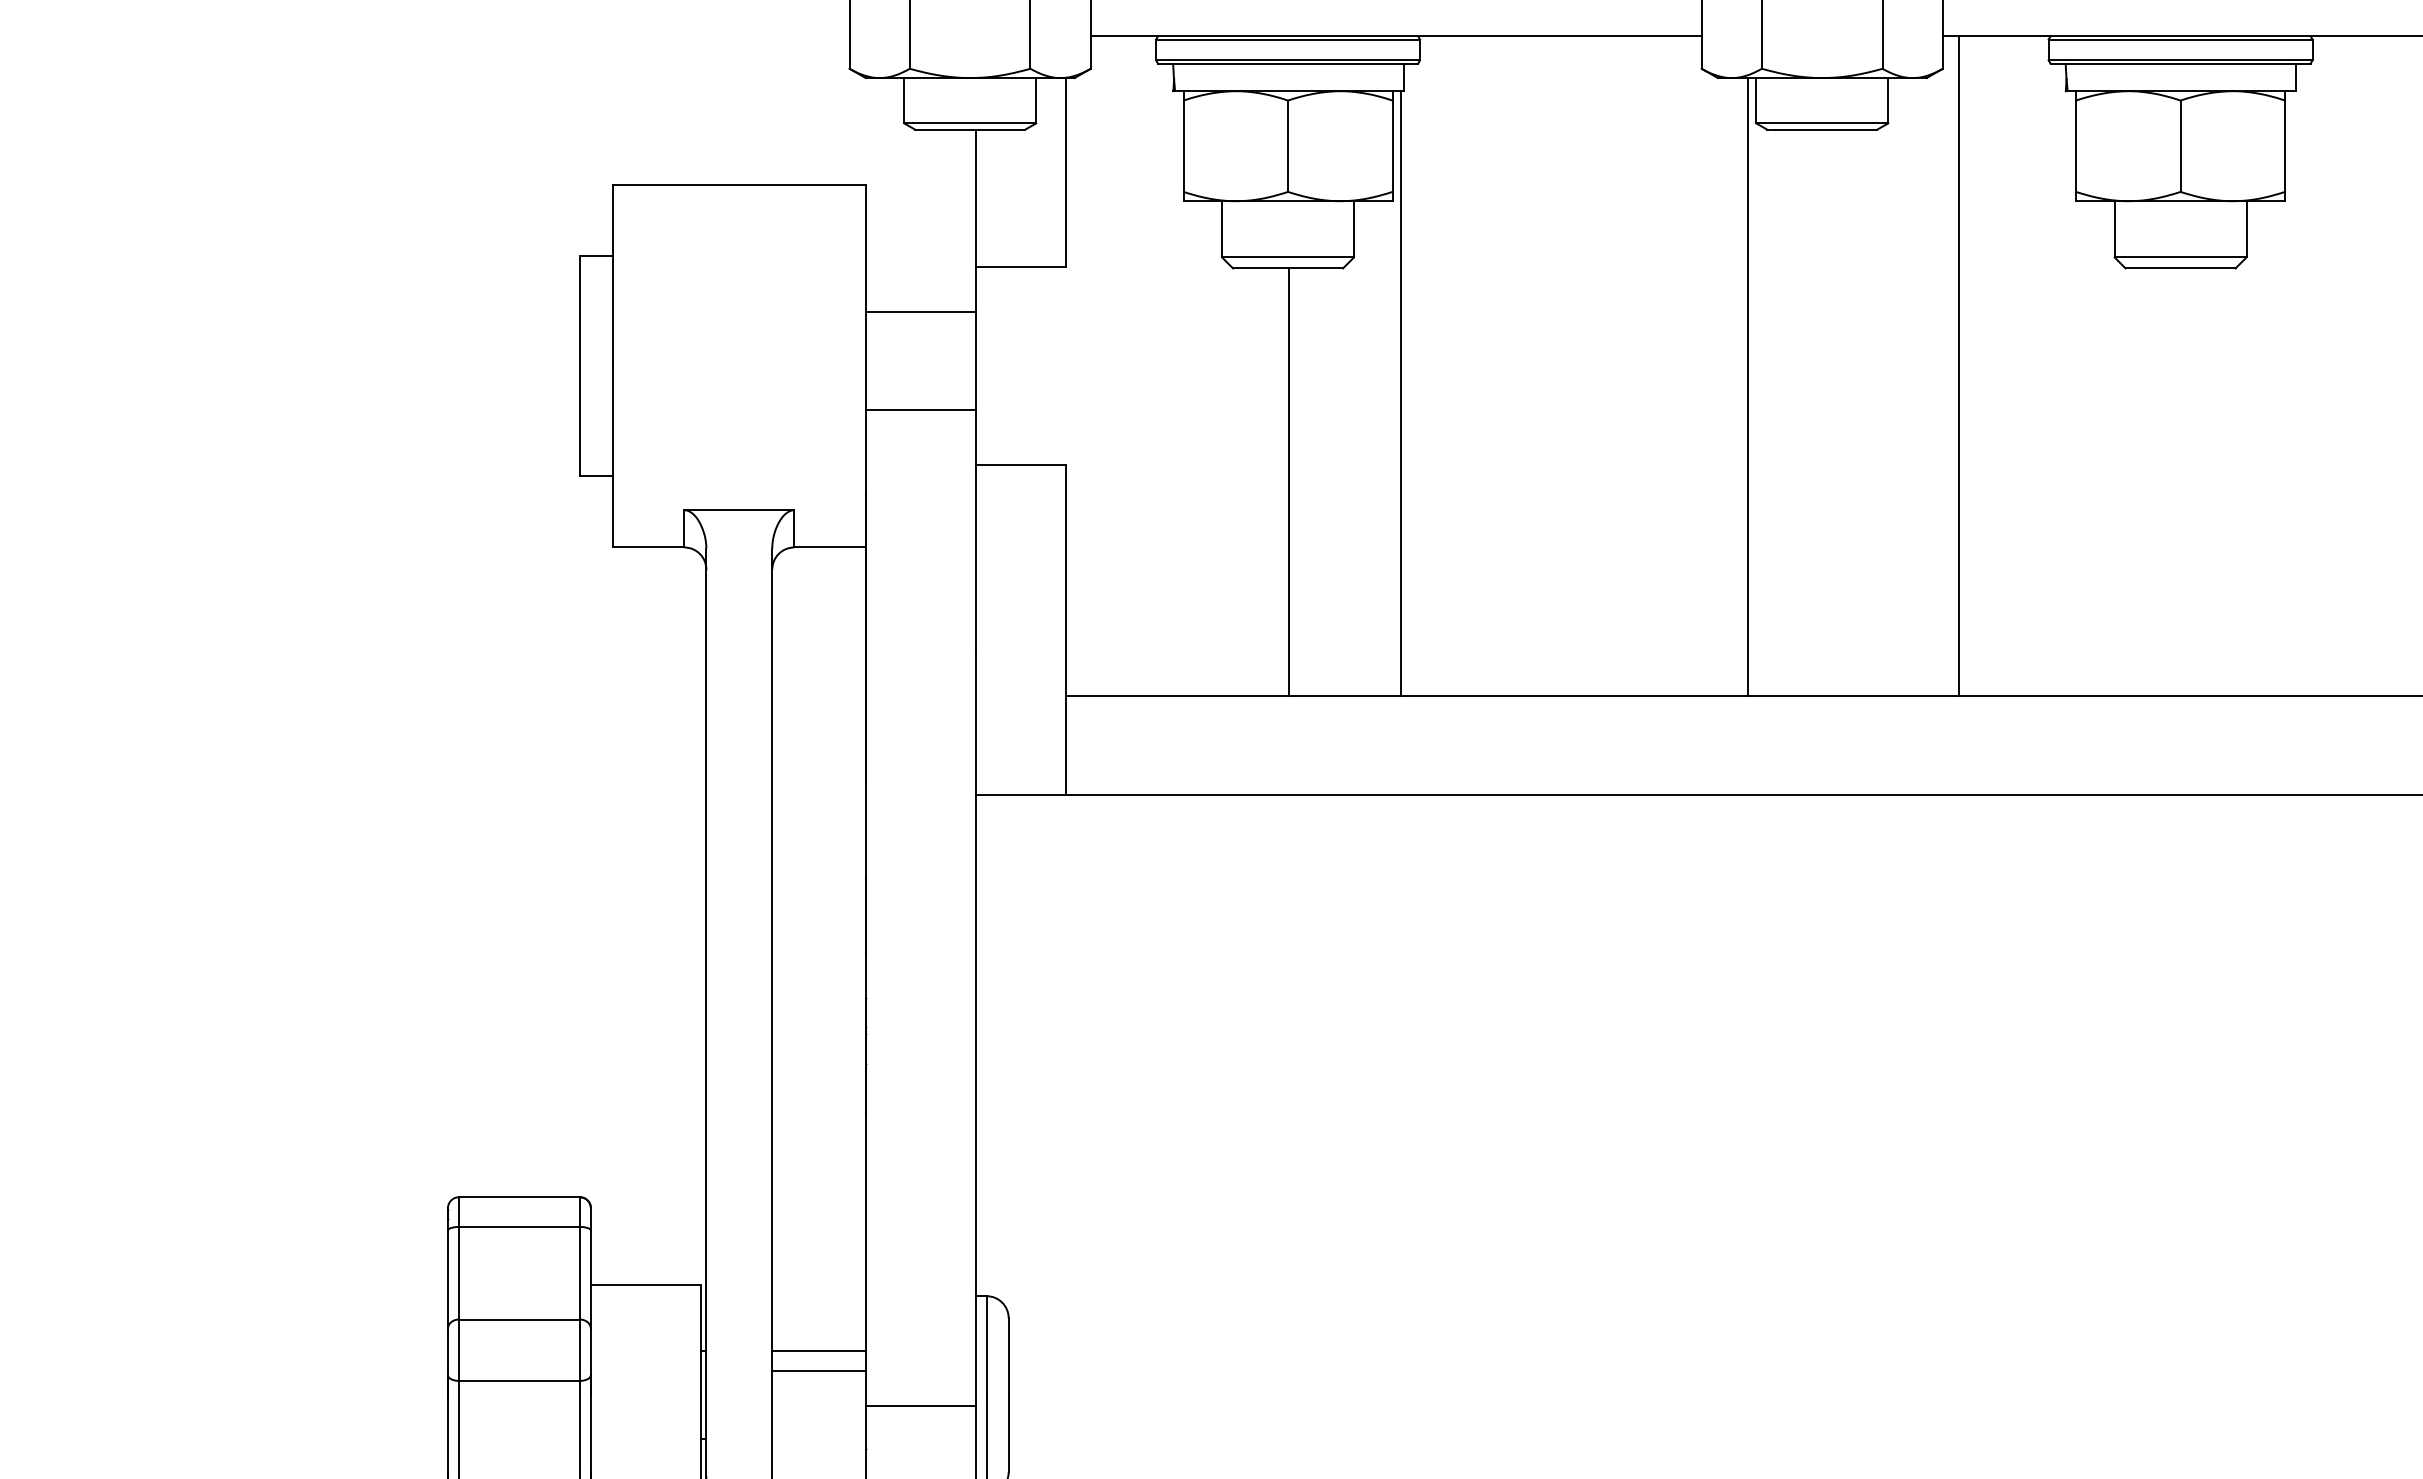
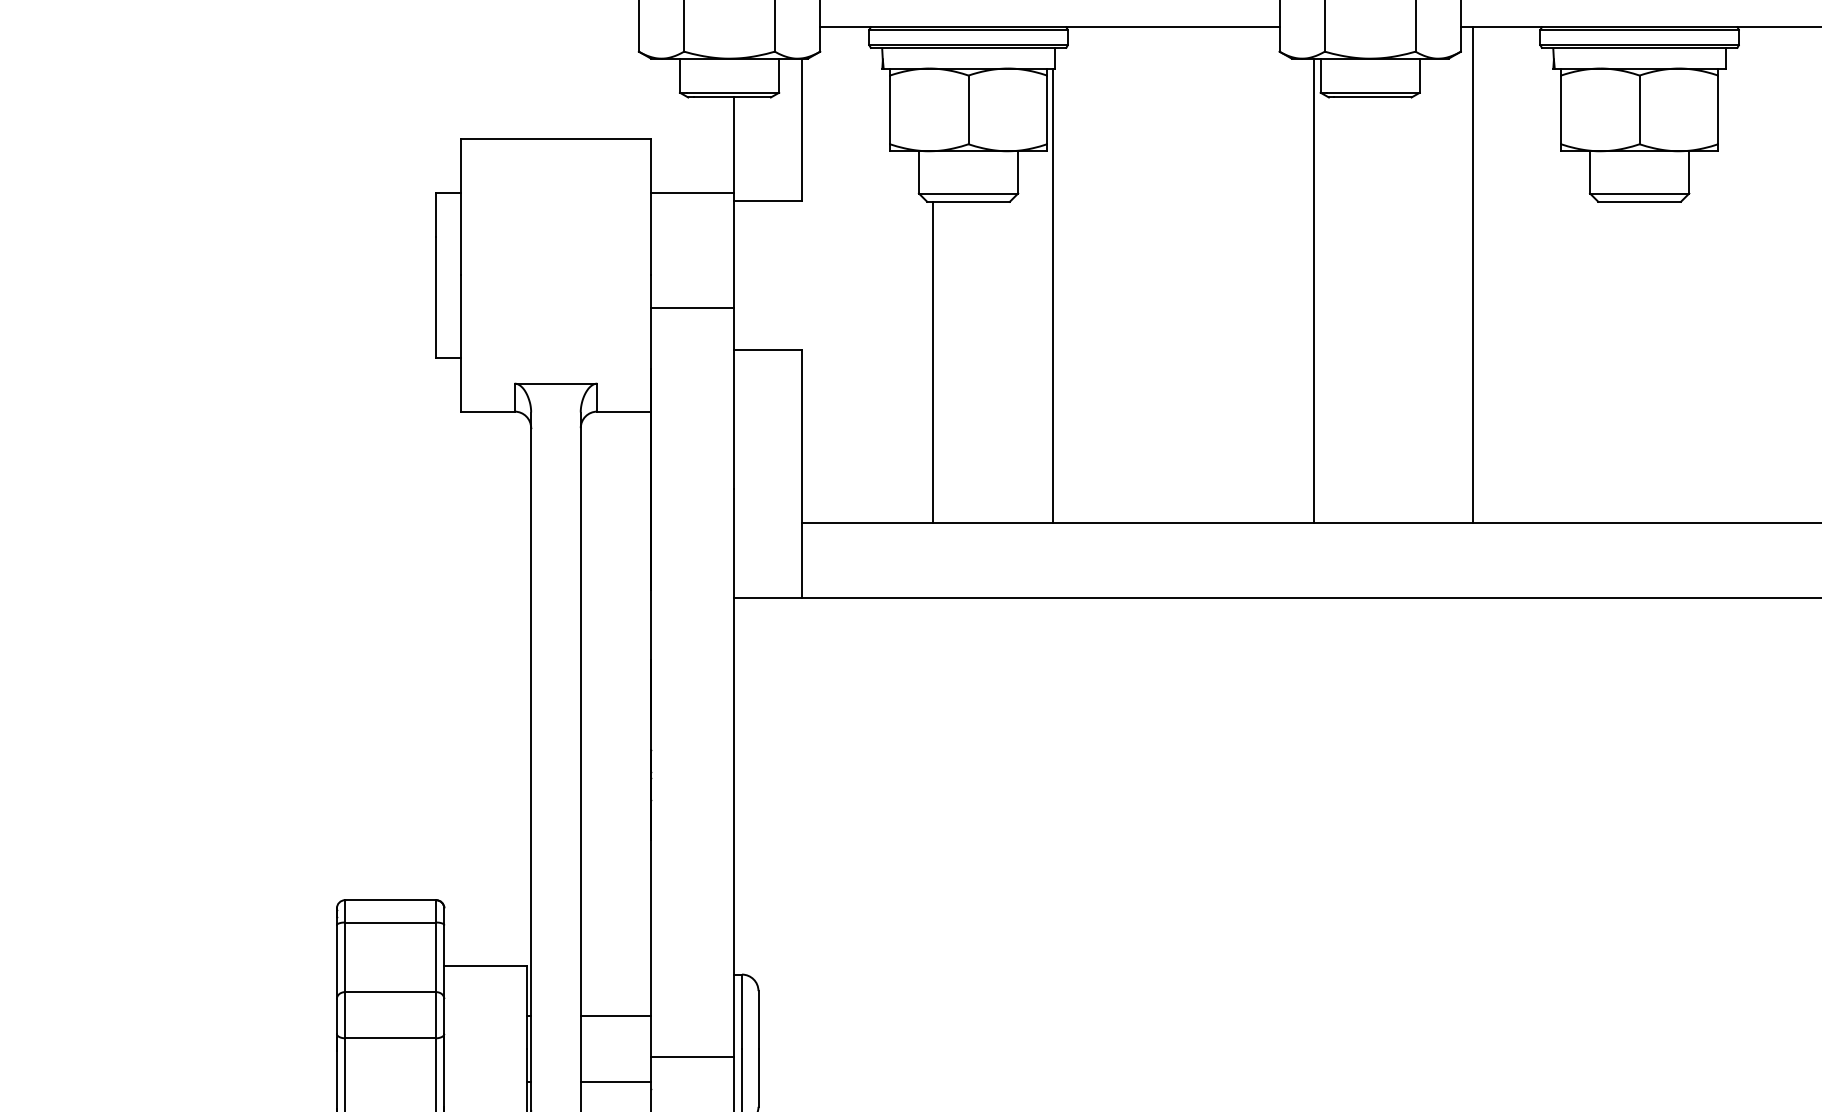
line: (920, 312) -> (692, 192), moved
line: (1289, 481) -> (933, 362), moved
line: (818, 1371) -> (615, 1082), moved

